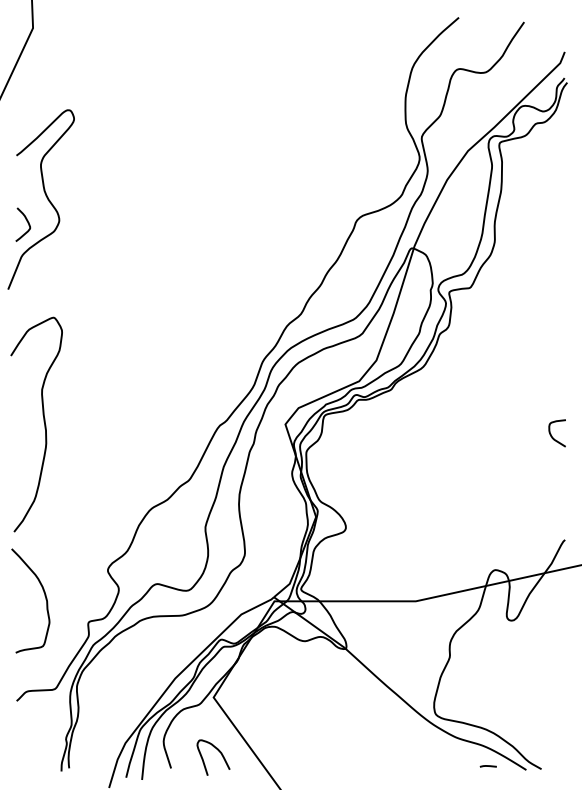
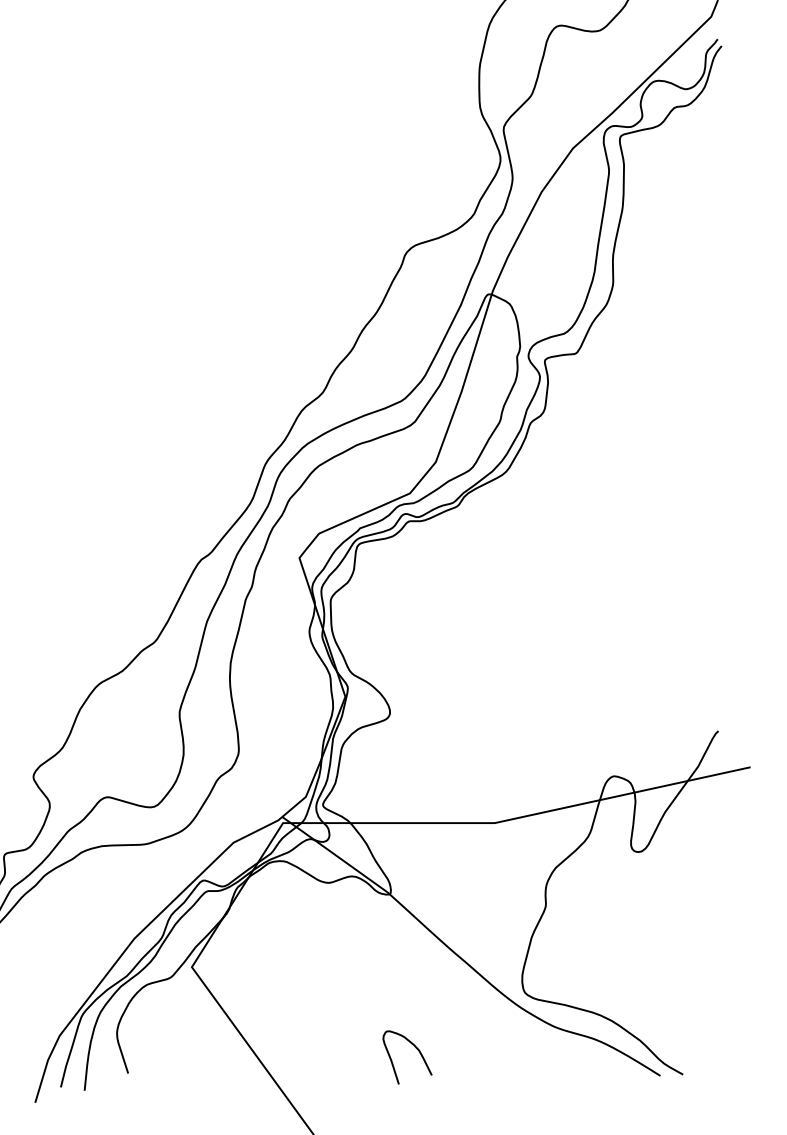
curve: (551, 433) -> (698, 571), removed
curve: (218, 751) -> (414, 1048), moved
line: (487, 766) -> (602, 1070), removed

